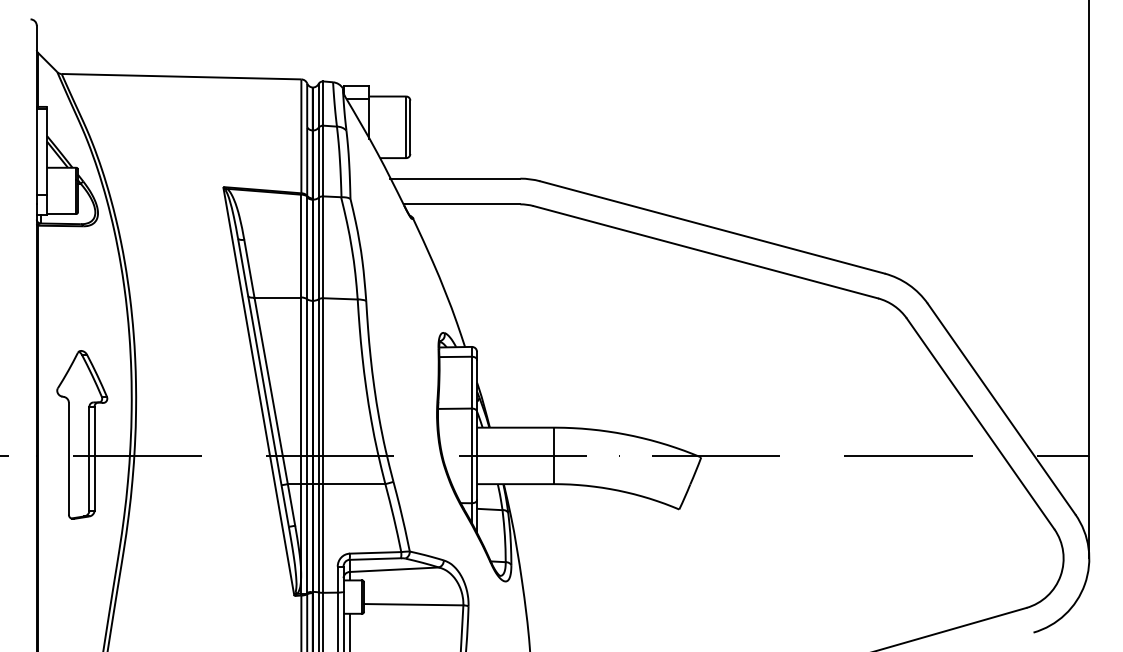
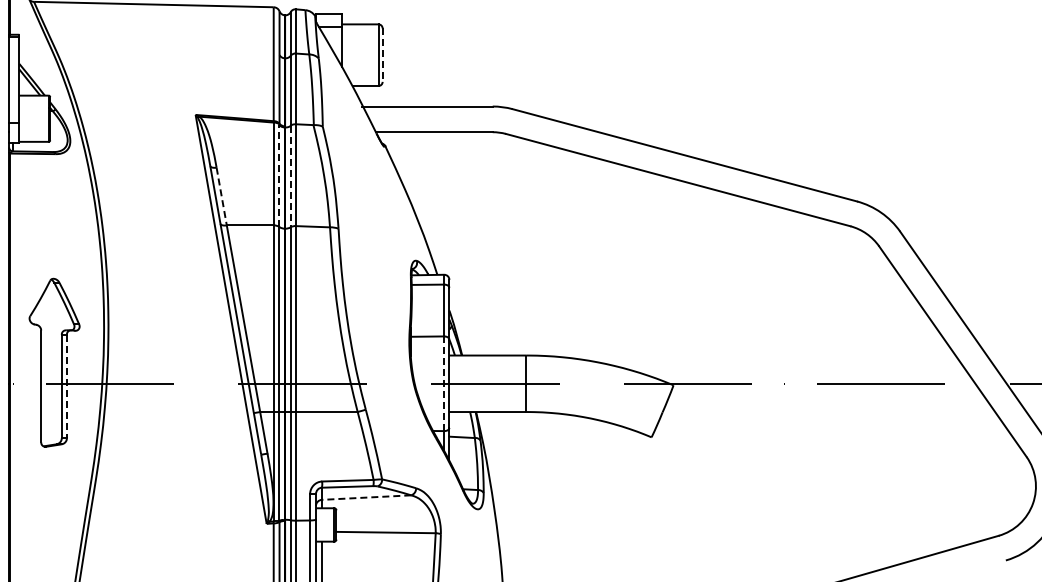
line: (410, 127) -> (382, 55), solid -> dashed
line: (307, 248) -> (279, 176), solid -> dashed
line: (318, 248) -> (290, 176), solid -> dashed
line: (249, 269) -> (221, 197), solid -> dashed
line: (471, 455) -> (443, 383), solid -> dashed
line: (94, 458) -> (66, 386), solid -> dashed
line: (394, 569) -> (366, 497), solid -> dashed

